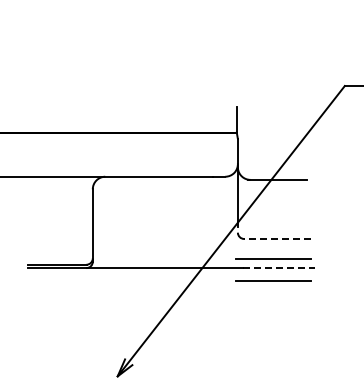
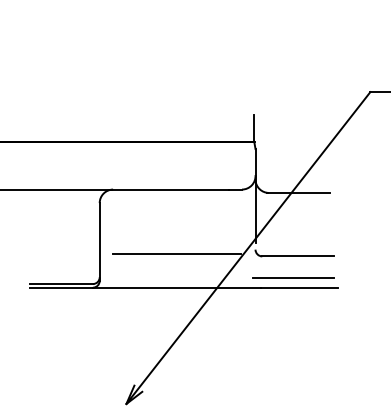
line: (164, 236) -> (176, 253), added
line: (277, 238) -> (298, 255), dashed -> solid
line: (279, 268) -> (300, 288), dashed -> solid
line: (273, 280) -> (293, 300), removed

